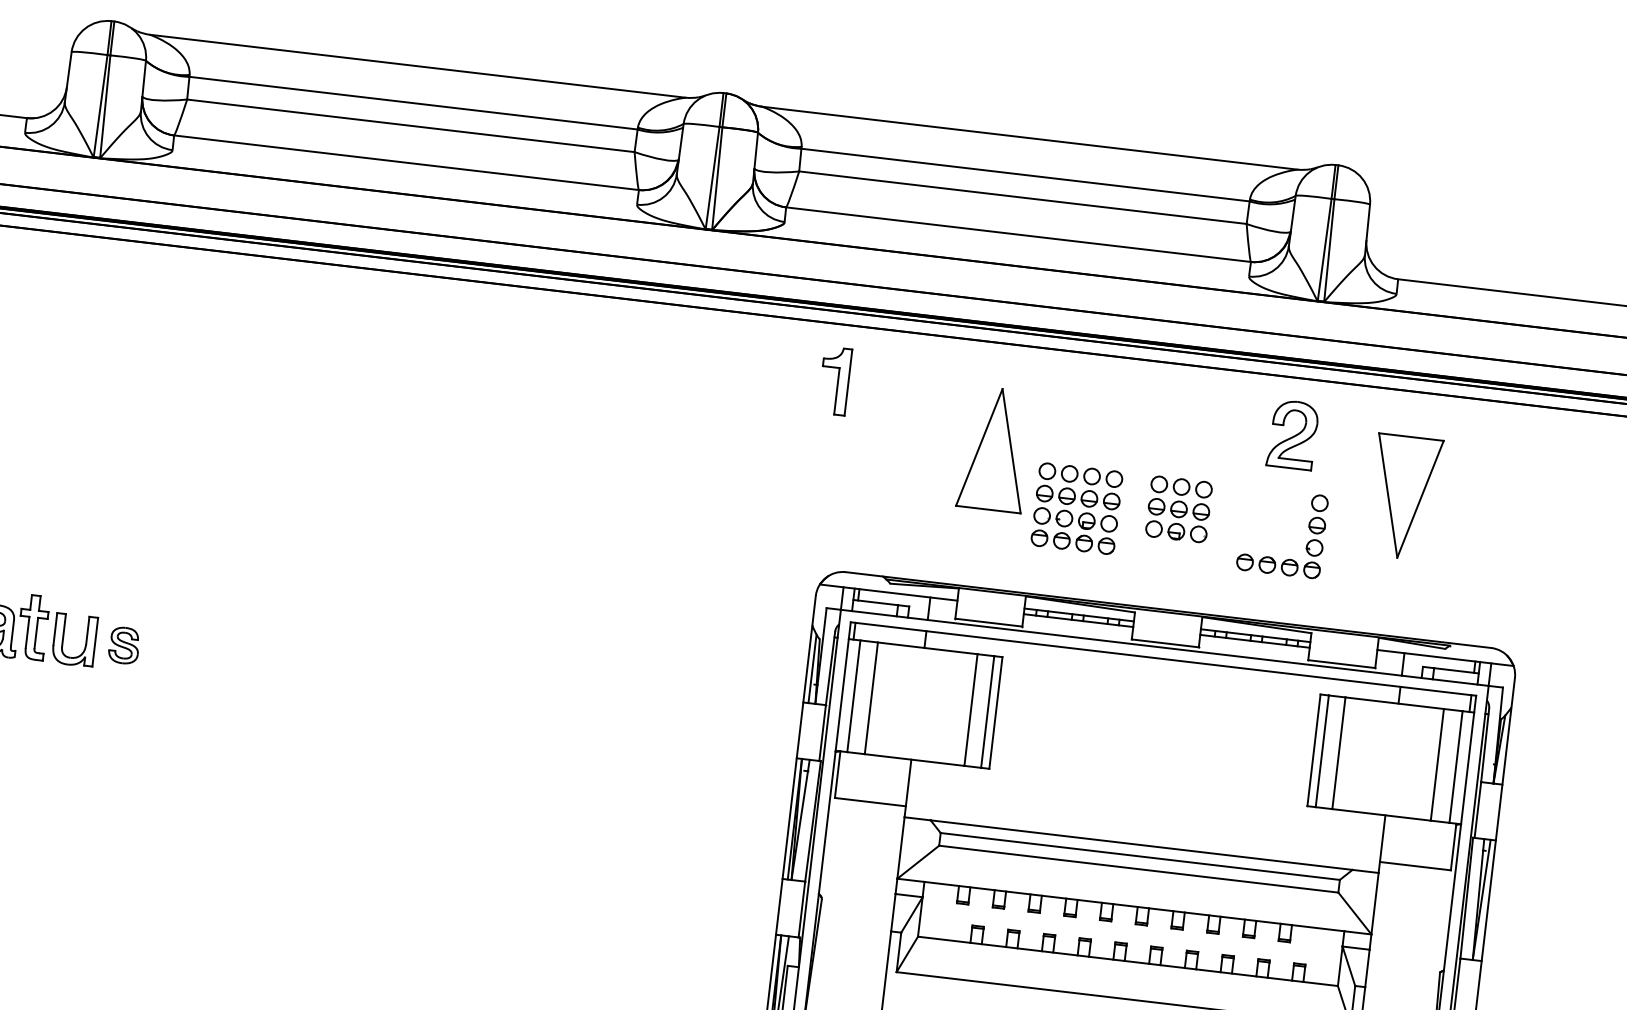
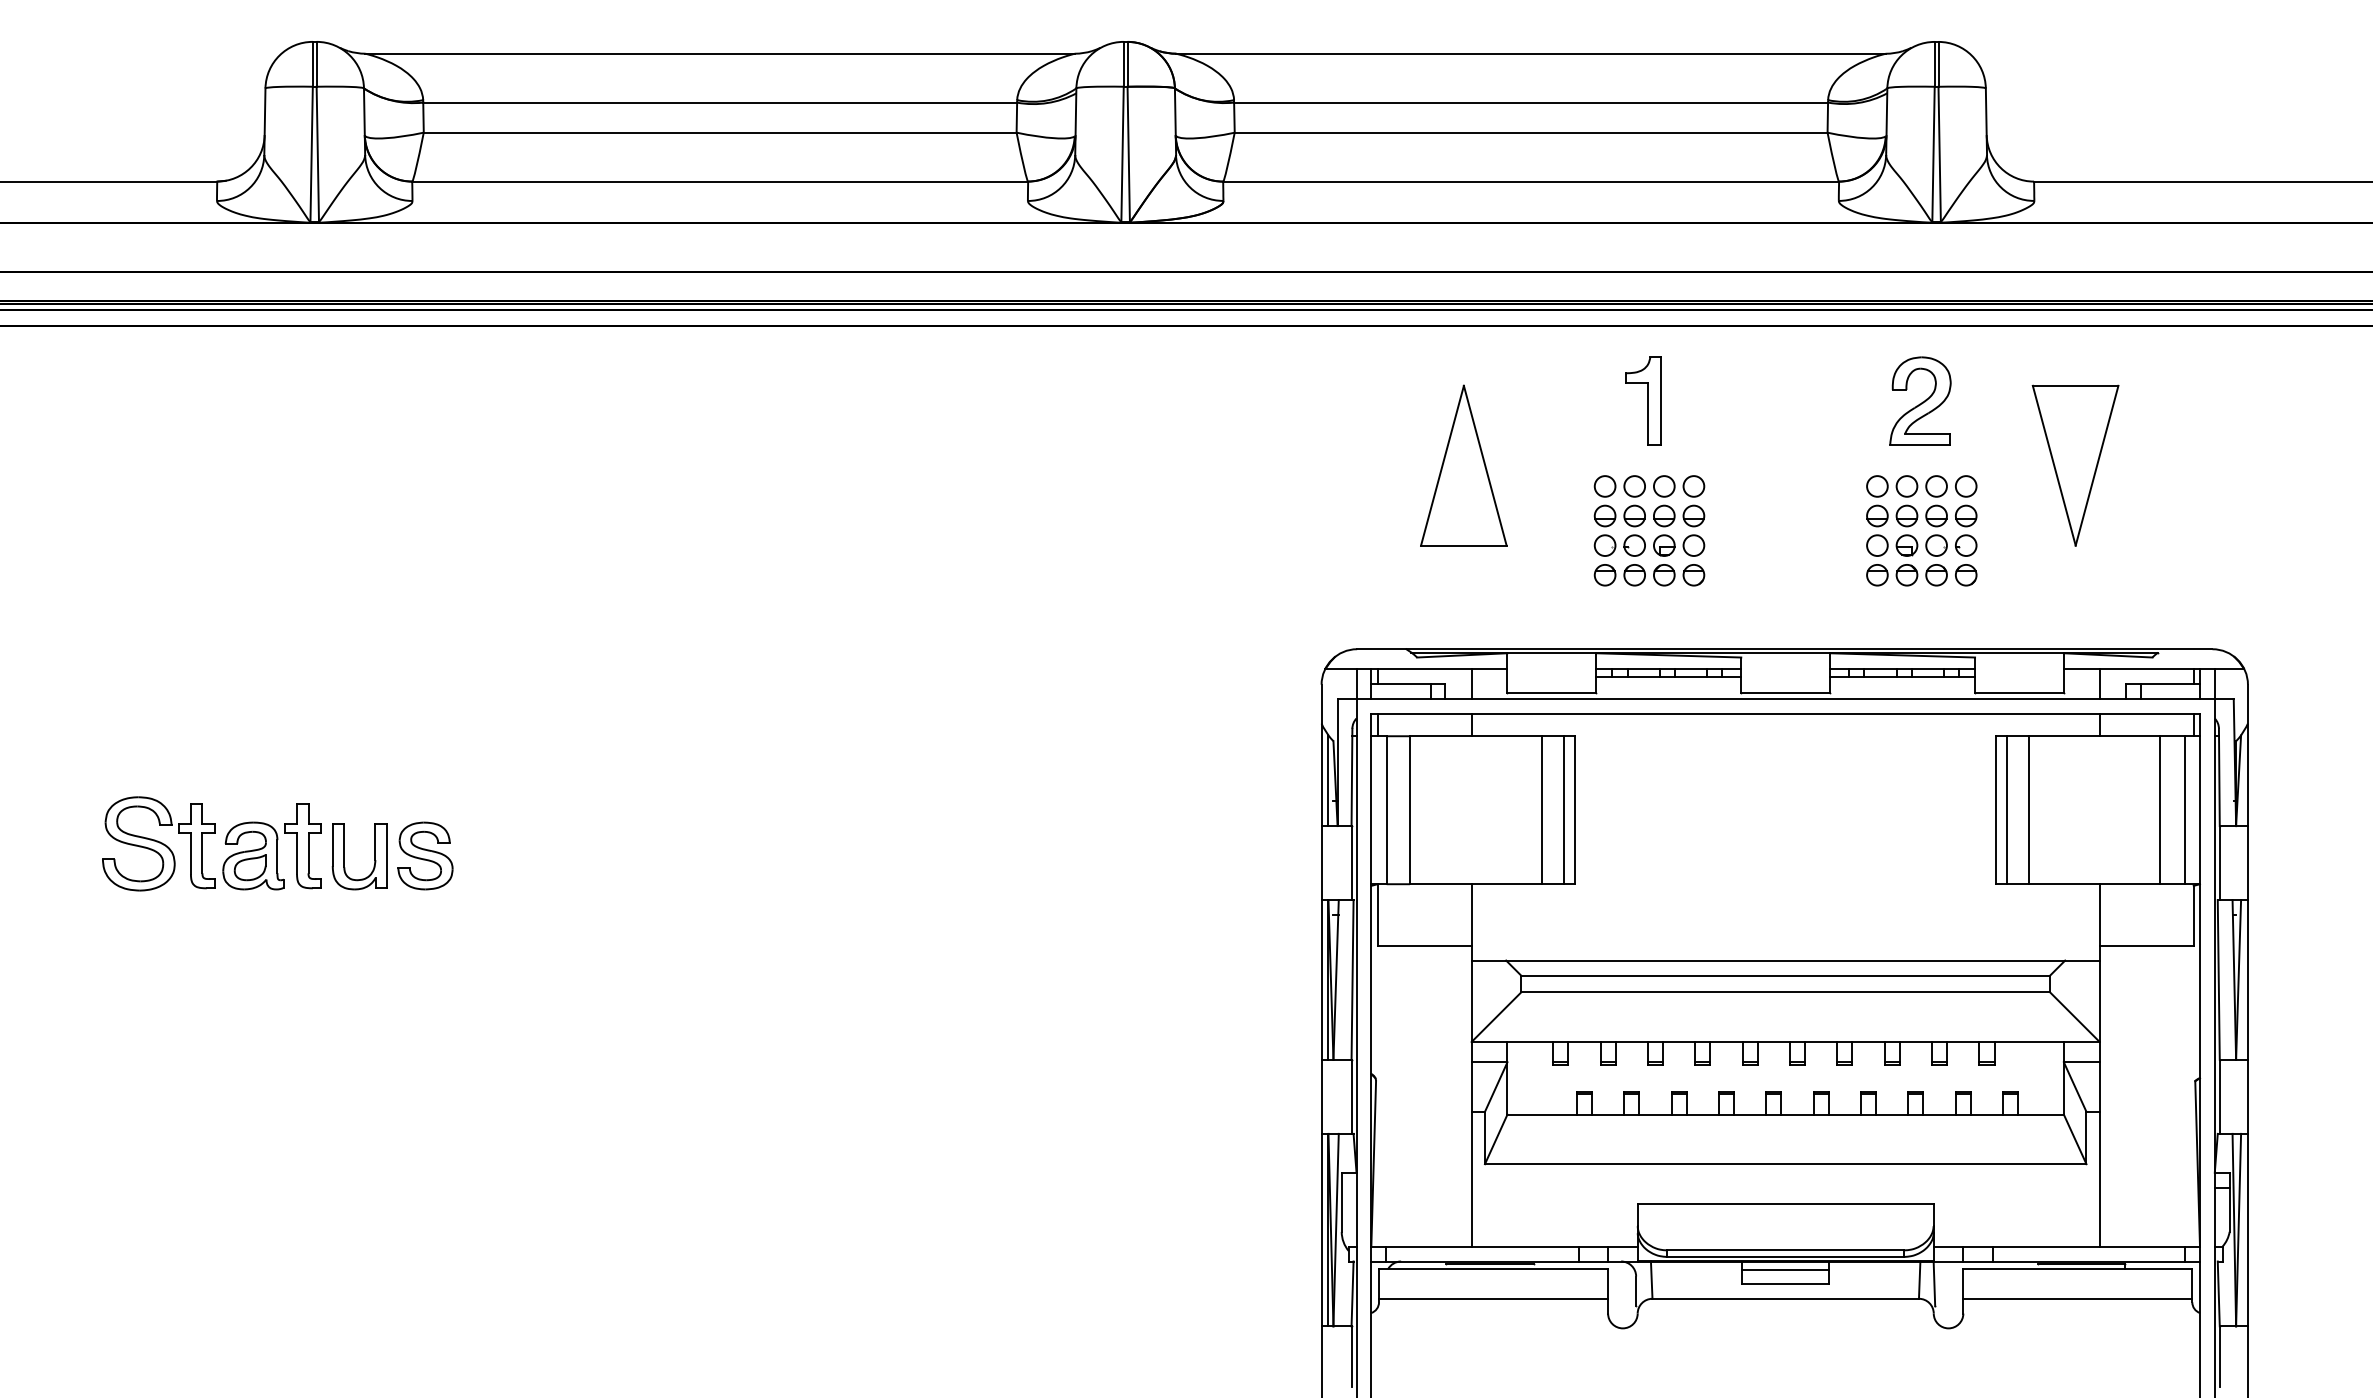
part: (834, 380) -> (1643, 400), moved
part: (995, 449) -> (1463, 465), moved
part: (1178, 508) -> (1906, 515), moved
part: (124, 645) -> (425, 855), size x1.43

